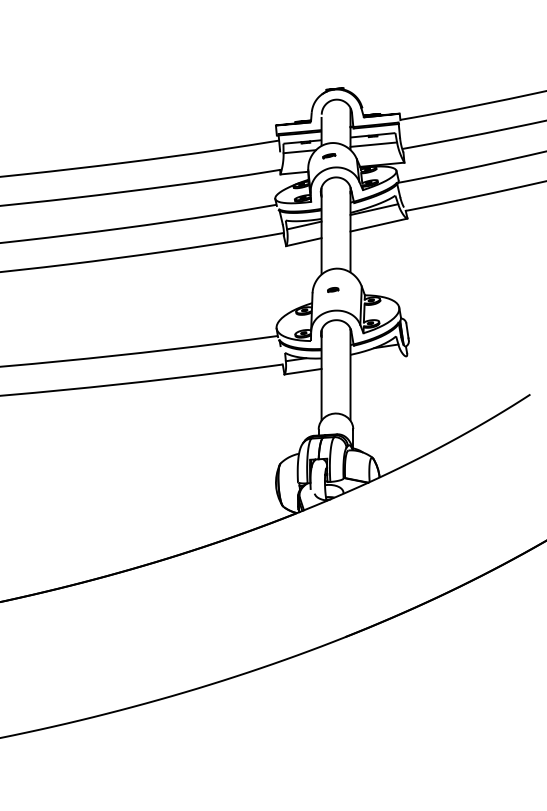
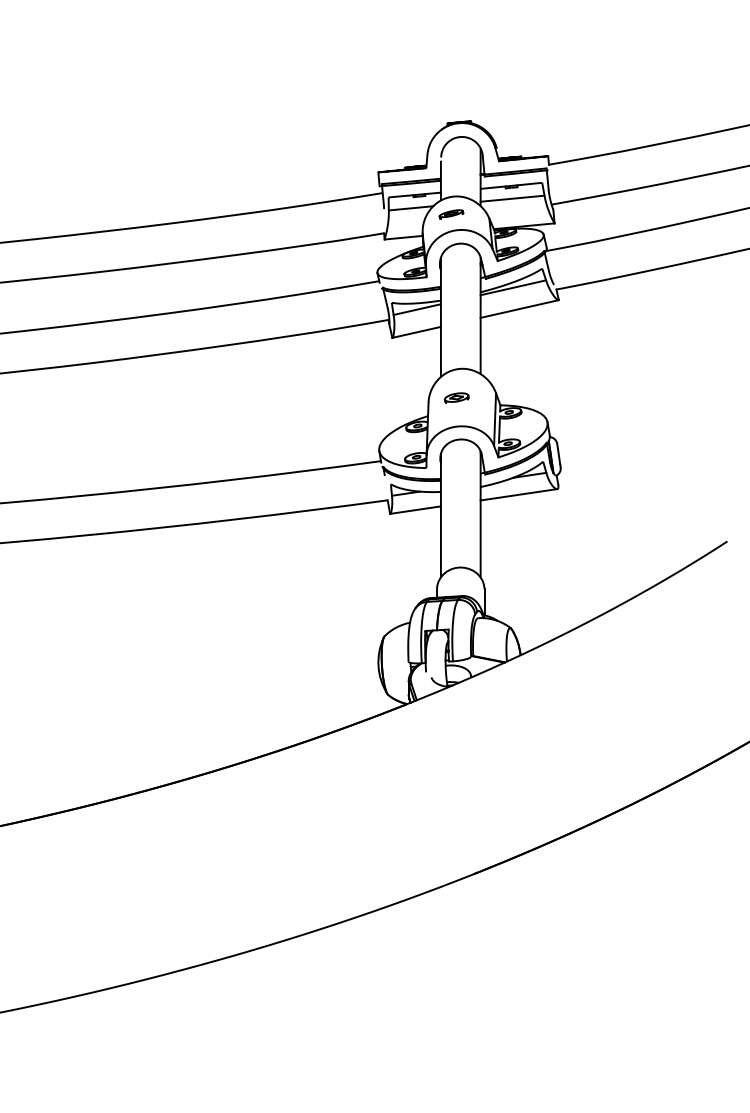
part: (329, 156) -> (451, 214), size x1.43
part: (332, 289) -> (456, 397), size x1.67
line: (378, 360) -> (518, 494), added

